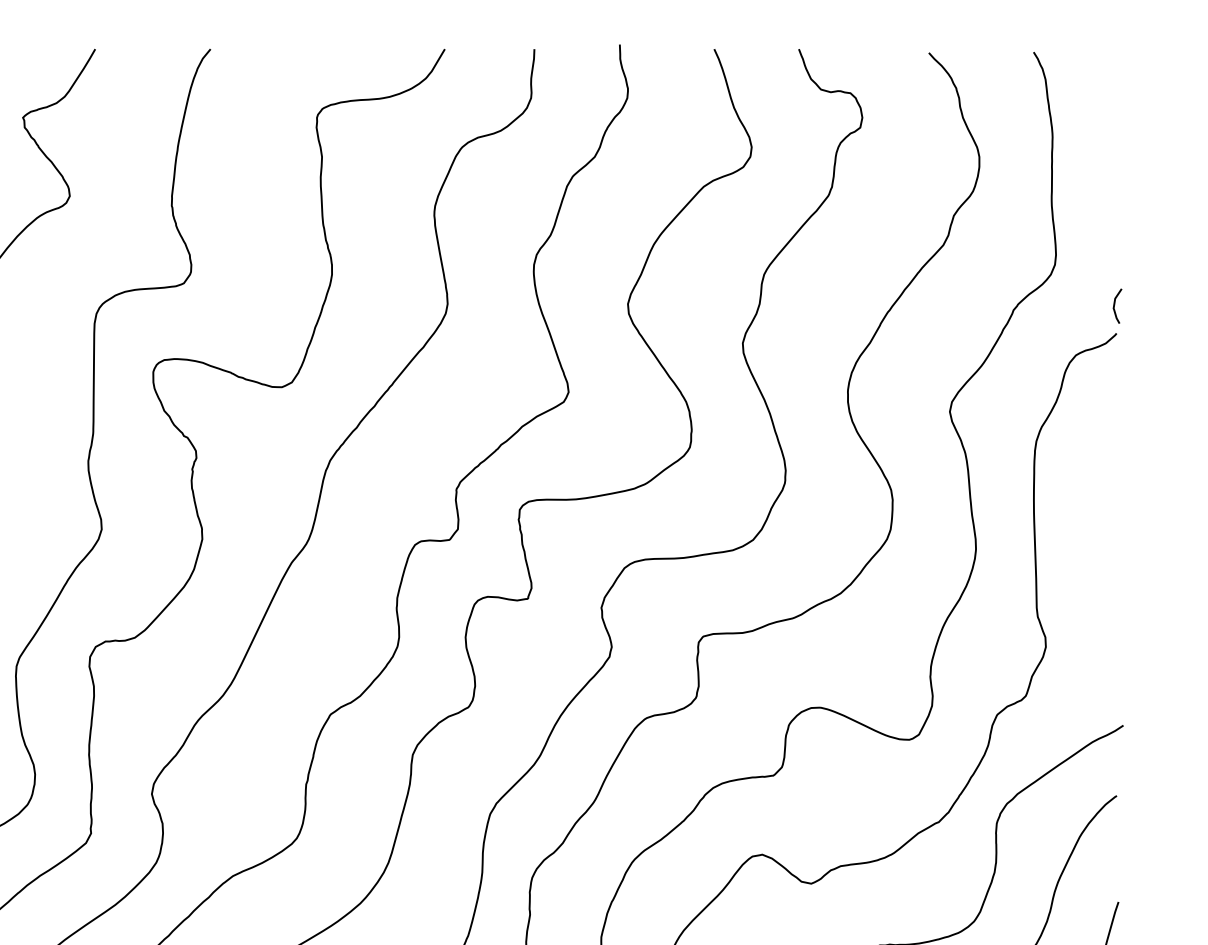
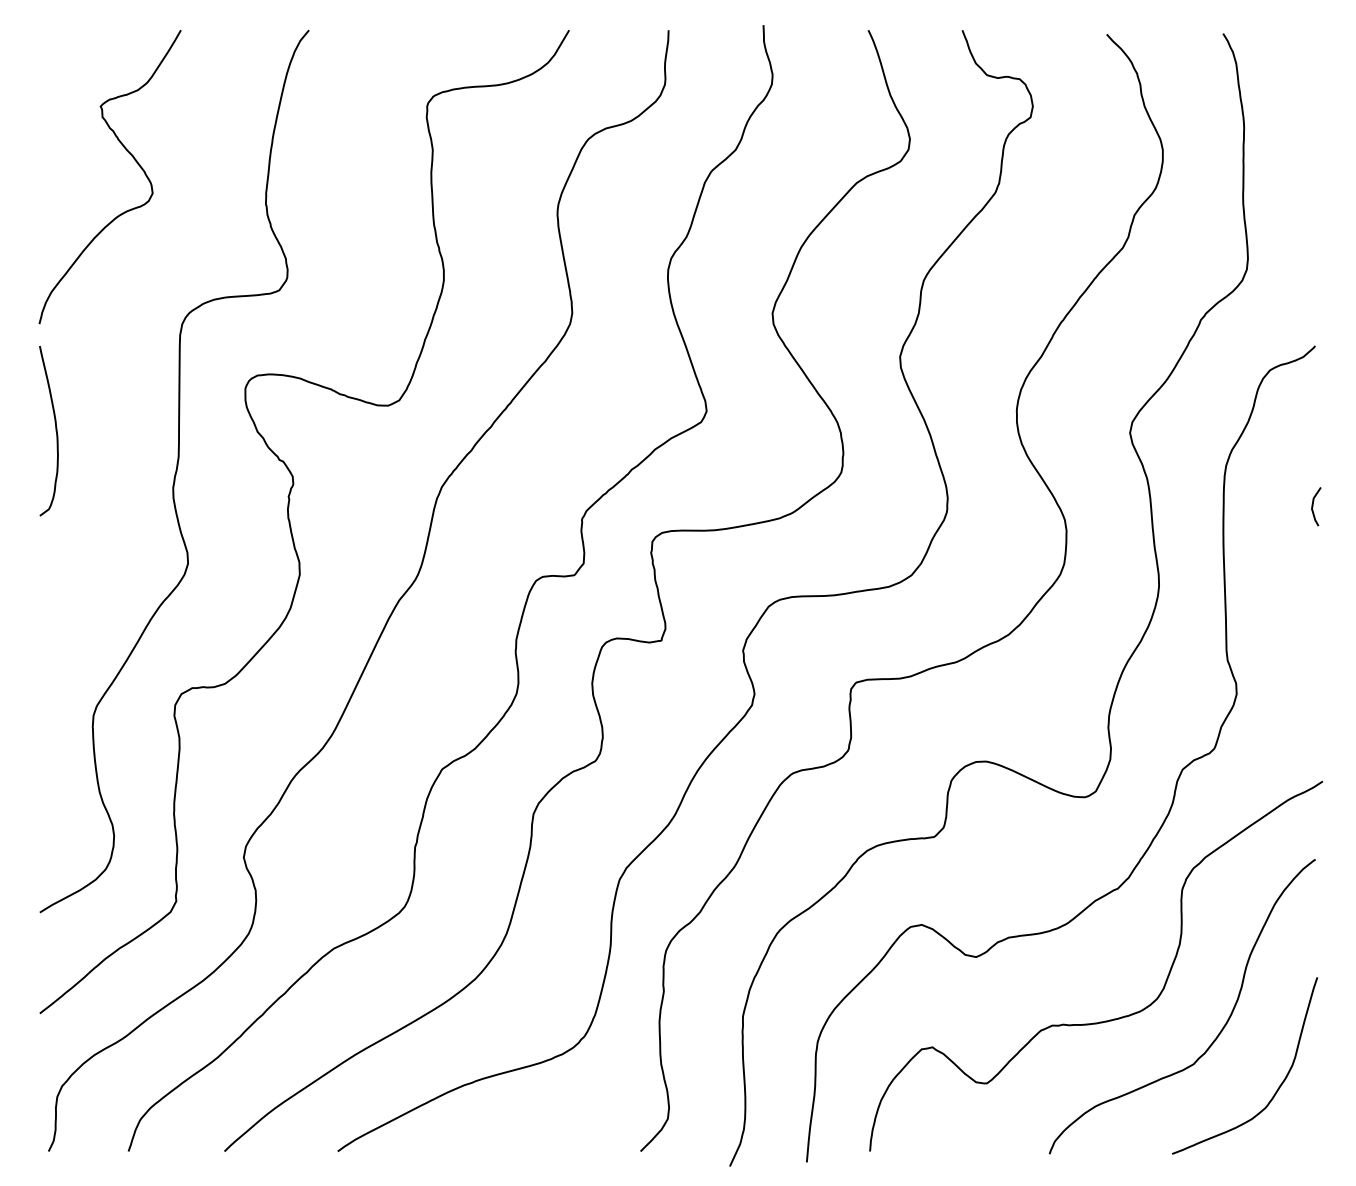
curve: (1115, 306) -> (1313, 506), moved

